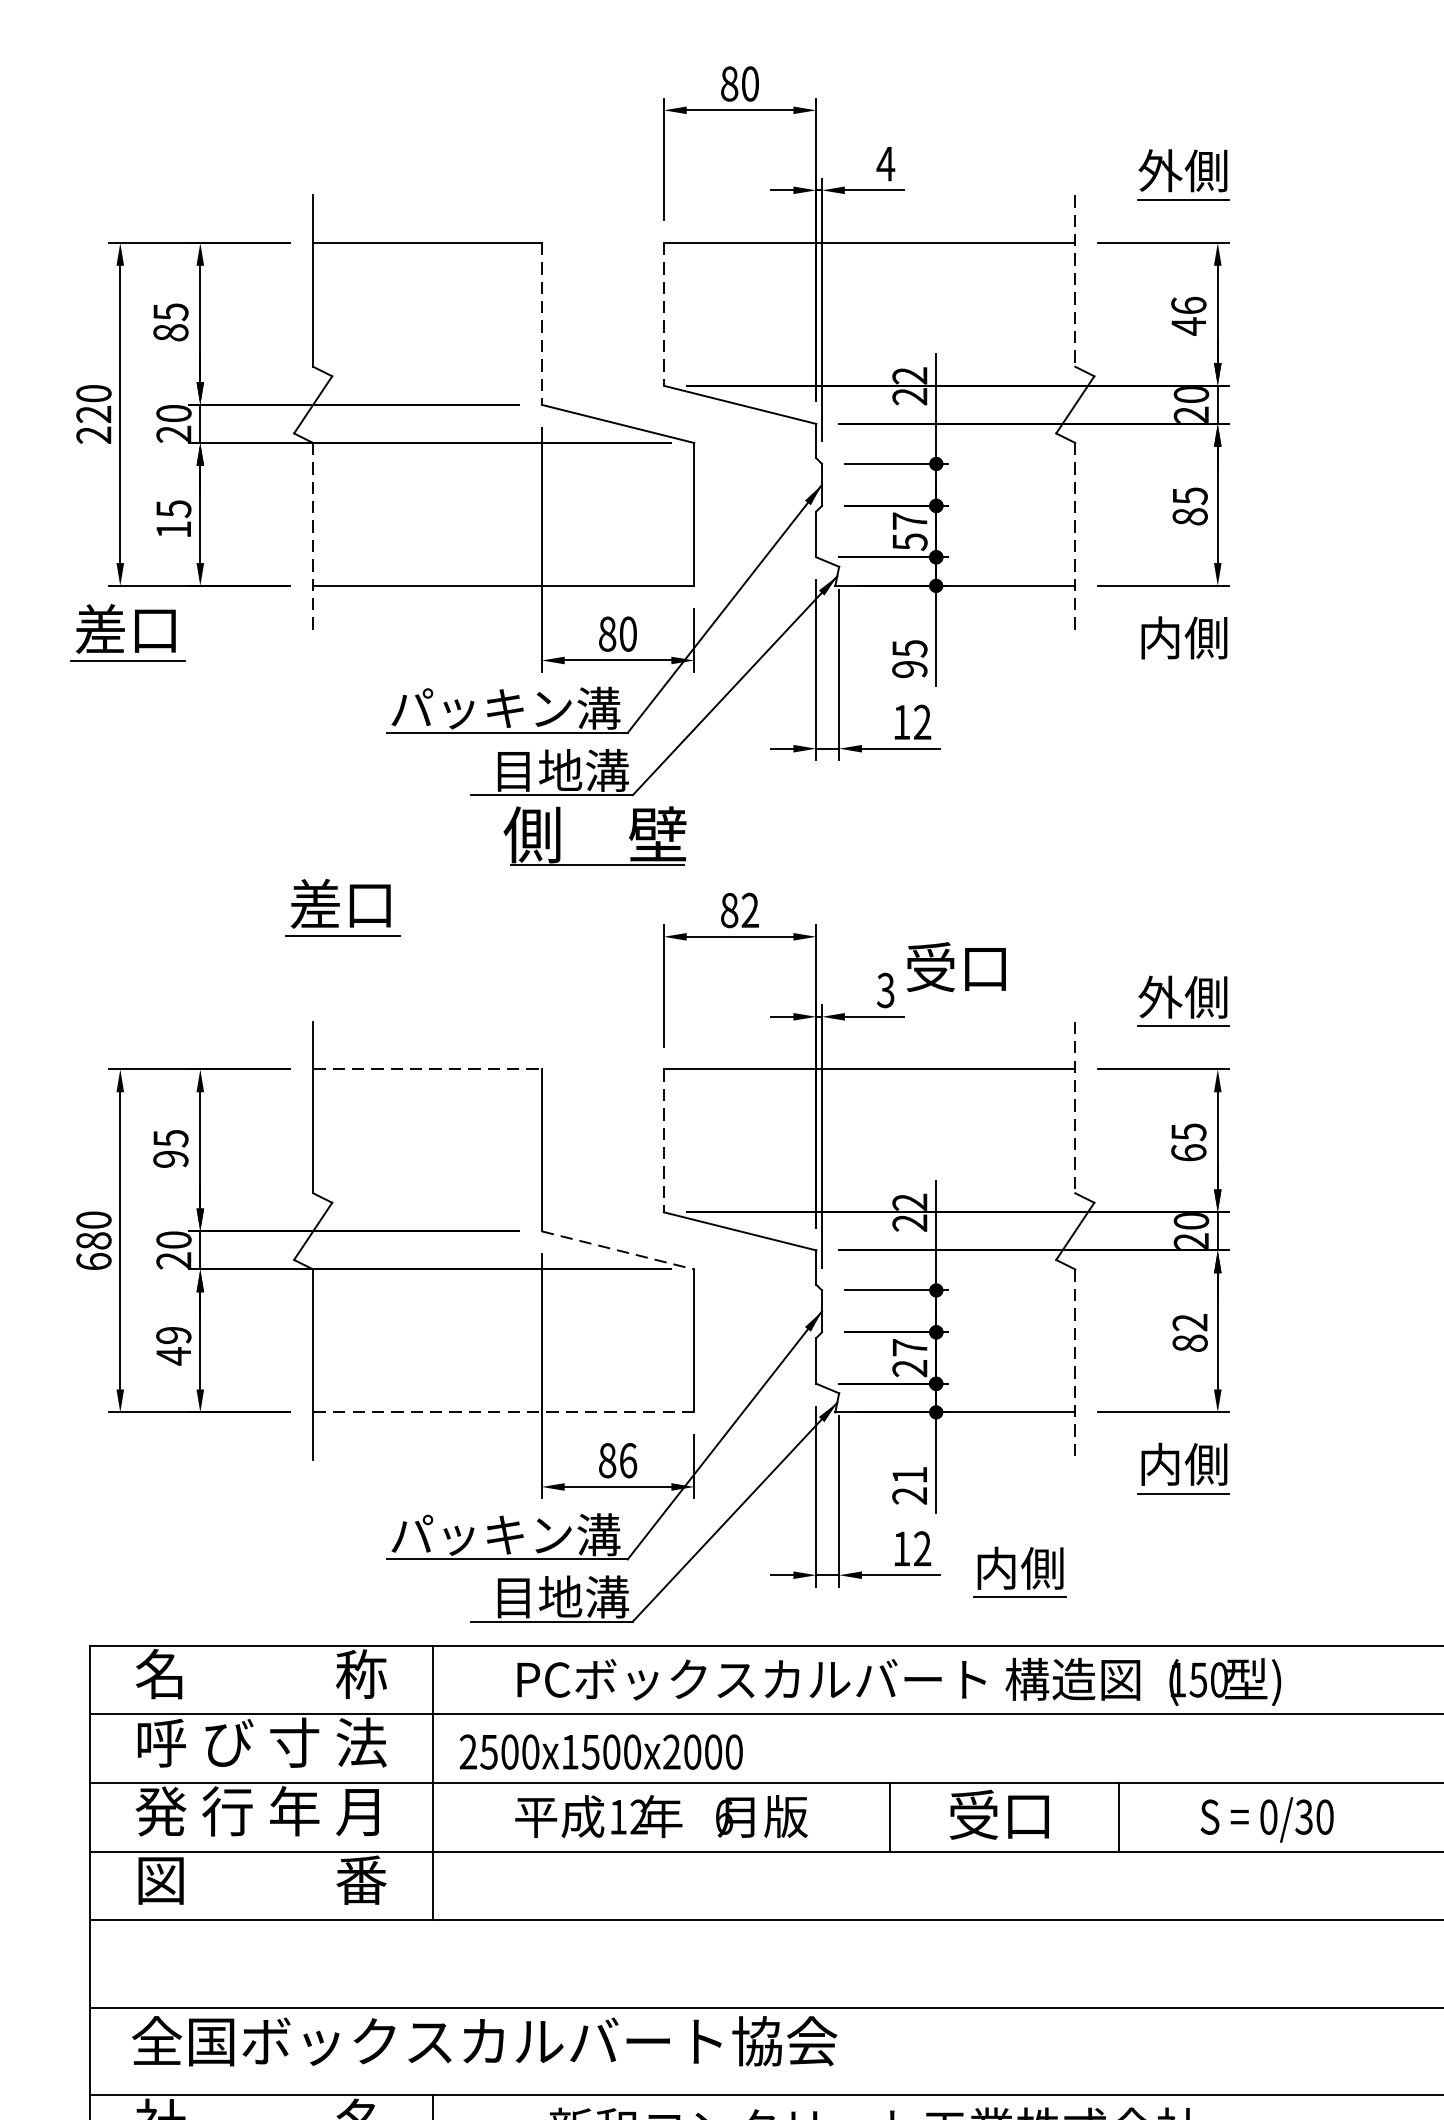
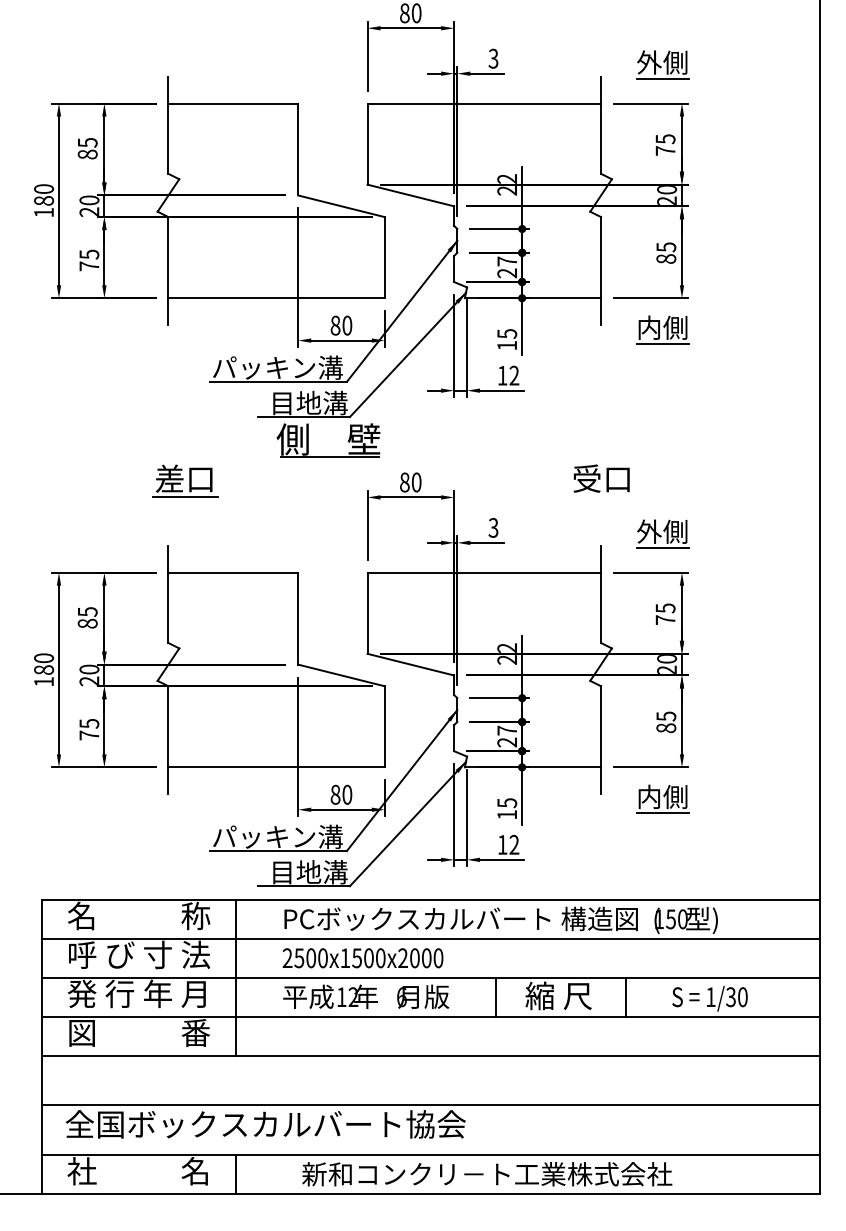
text: (885, 163) -> (493, 58), 4 -> 3
line: (1075, 281) -> (601, 125), dashed -> solid
line: (663, 315) -> (367, 144), dashed -> solid
text: (1188, 316) -> (665, 145), 46 -> 75
line: (542, 323) -> (298, 149), dashed -> solid
text: (94, 424) -> (44, 206), 220 -> 180
text: (174, 529) -> (89, 266), 15 -> 75
line: (313, 538) -> (168, 271), dashed -> solid
line: (1075, 538) -> (601, 271), dashed -> solid
text: (910, 542) -> (507, 273), 57 -> 27
part: (128, 632) -> (63, 324), removed
line: (1183, 667) -> (662, 344), added
text: (910, 669) -> (507, 345), 95 -> 15
text: (750, 910) -> (416, 482), 82 -> 80
text: (956, 966) -> (601, 478), moved
line: (427, 1069) -> (233, 572), dashed -> solid
line: (1075, 1107) -> (601, 594), dashed -> solid
line: (663, 1141) -> (367, 613), dashed -> solid
text: (1188, 1151) -> (665, 619), 65 -> 75
text: (170, 1158) -> (87, 623), 95 -> 85
line: (617, 1250) -> (341, 675), dashed -> solid
text: (94, 1261) -> (44, 681), 680 -> 180
text: (1190, 1322) -> (666, 716), 82 -> 85
text: (174, 1345) -> (89, 729), 49 -> 75
line: (1075, 1364) -> (601, 740), dashed -> solid
line: (503, 1412) -> (276, 767), dashed -> solid
text: (628, 1460) -> (347, 794), 86 -> 80
text: (910, 1484) -> (507, 808), 21 -> 15
part: (1019, 1571) -> (569, 857), removed
text: (600, 1752) -> (362, 958), moved
text: (1000, 1814) -> (558, 995), 受口 -> 縮 尺
text: (1268, 1817) -> (710, 997), 0/30 -> 1/30

